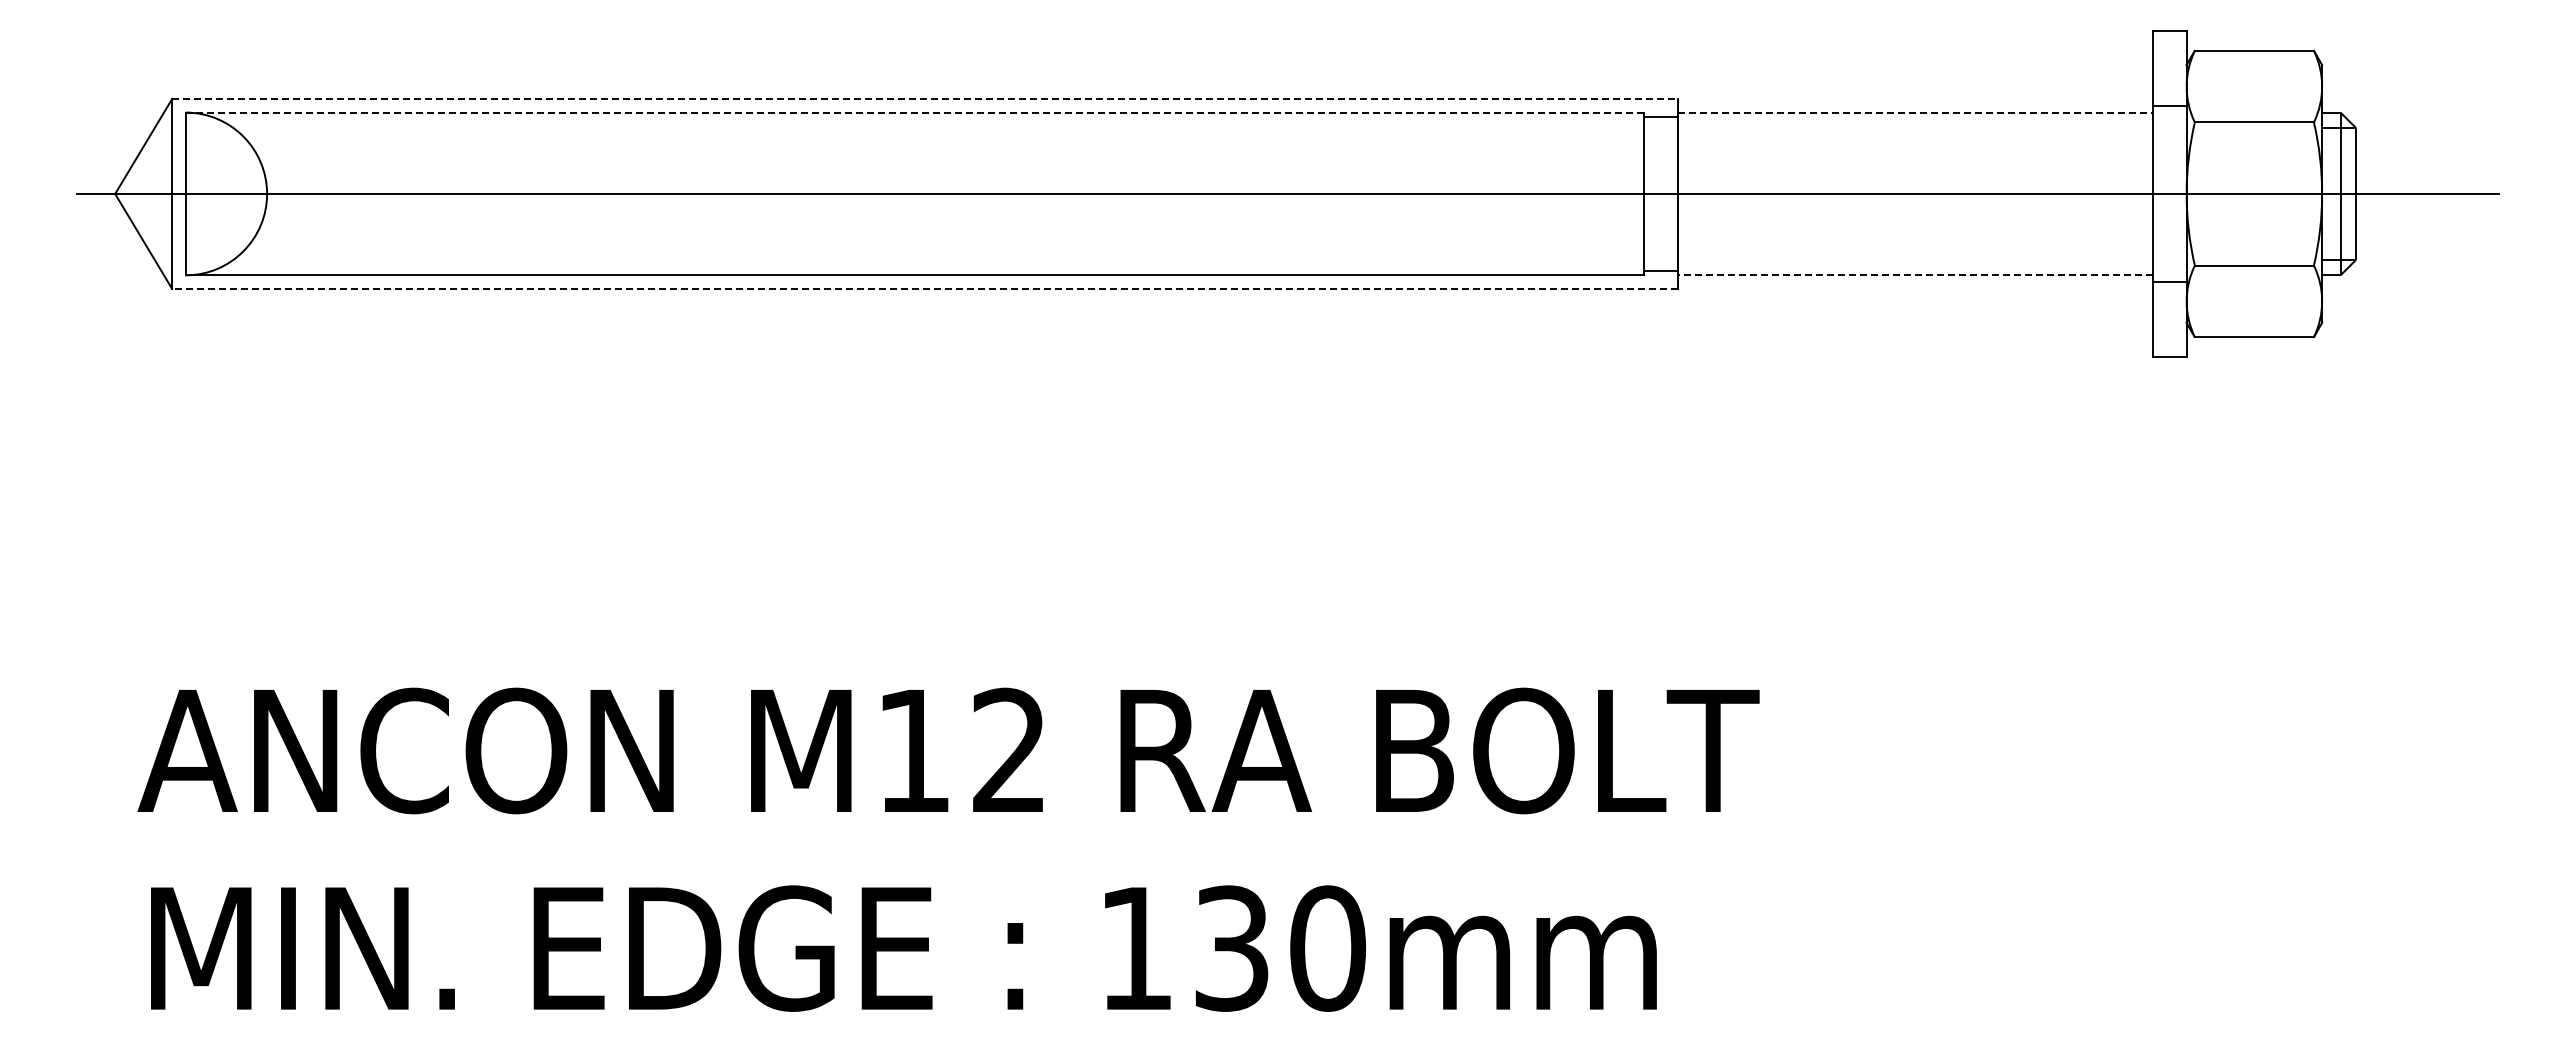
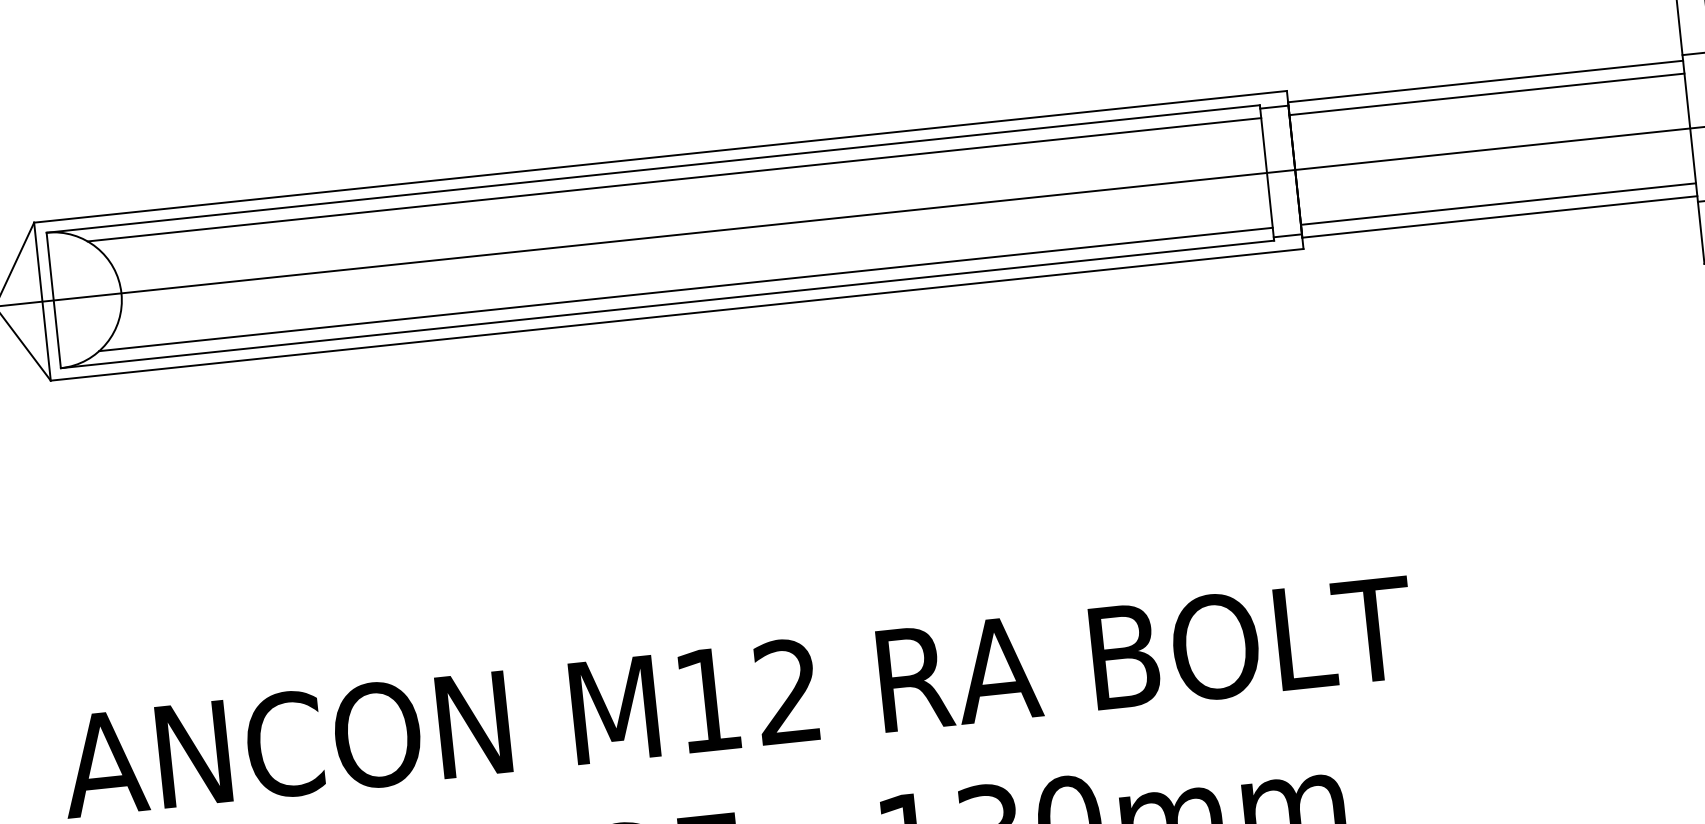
line: (925, 99) -> (661, 157), dashed -> solid
line: (914, 112) -> (652, 168), dashed -> solid
line: (1915, 112) -> (1485, 81), dashed -> solid
line: (938, 128) -> (674, 180), added
line: (1914, 128) -> (1486, 94), added
line: (938, 259) -> (685, 289), added
line: (1914, 259) -> (1497, 203), added
line: (1914, 275) -> (1499, 217), dashed -> solid
line: (925, 288) -> (677, 314), dashed -> solid

